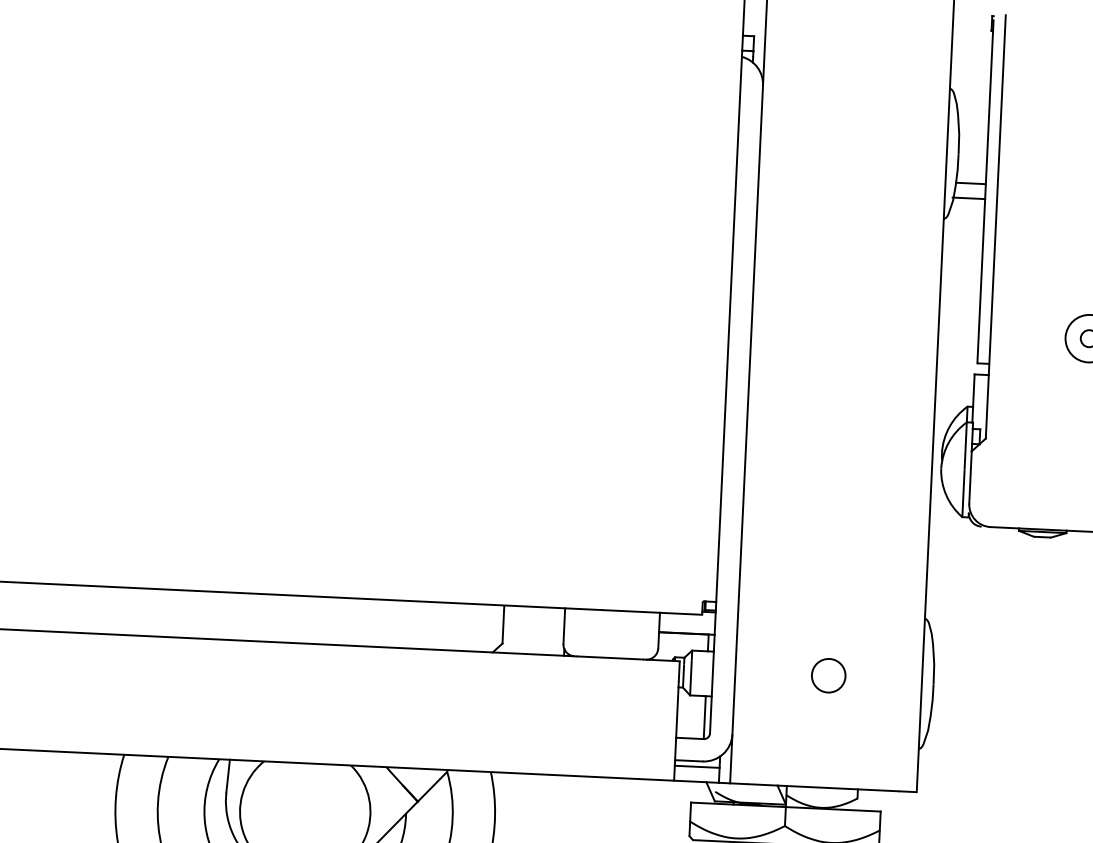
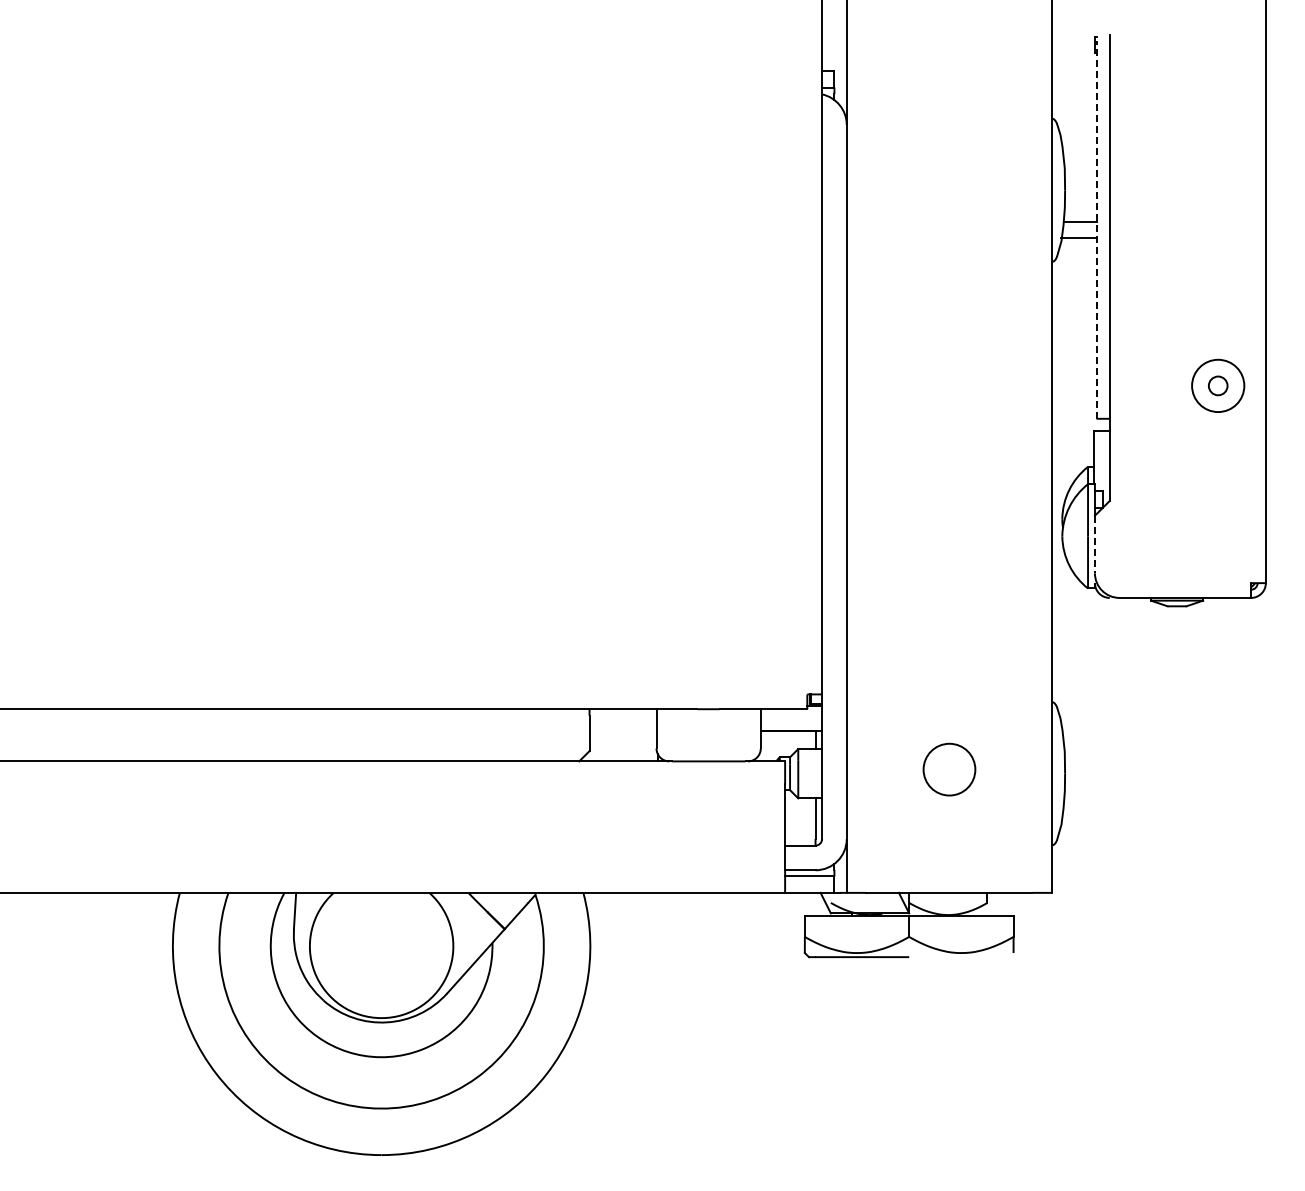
line: (985, 192) -> (1096, 230), solid -> dashed
line: (970, 477) -> (1094, 544), solid -> dashed
circle: (828, 675) -> (949, 769), size x1.4

